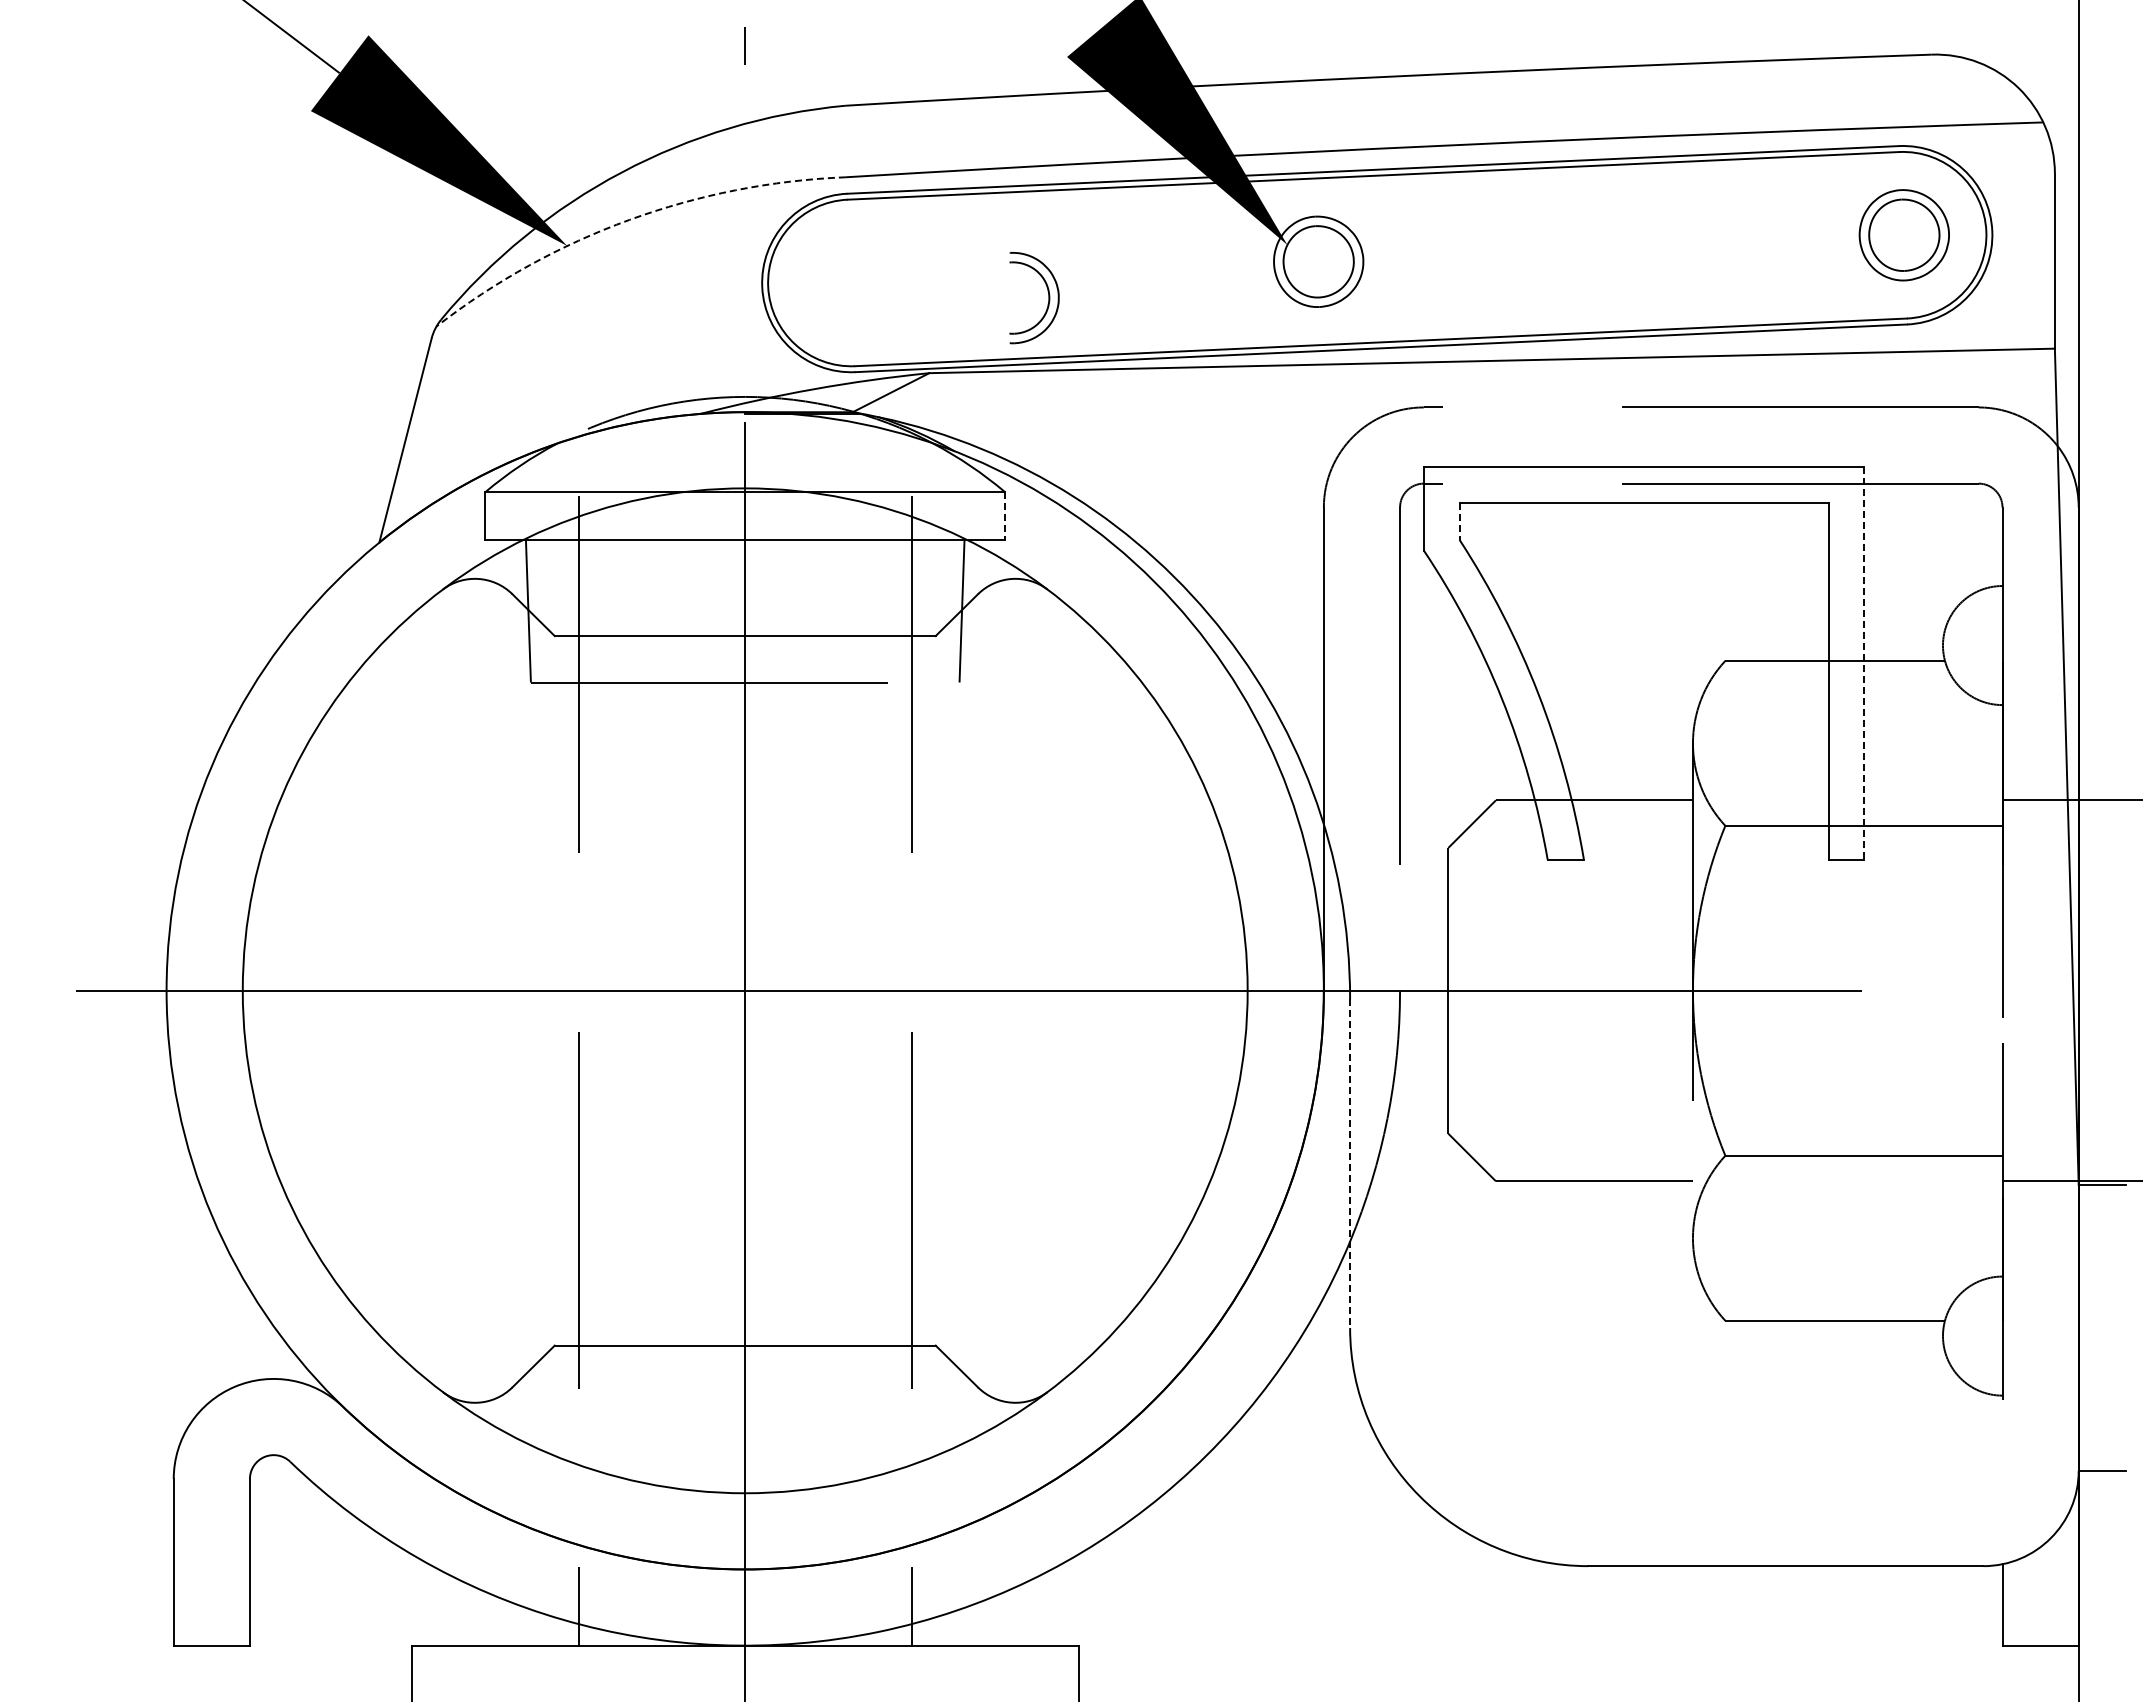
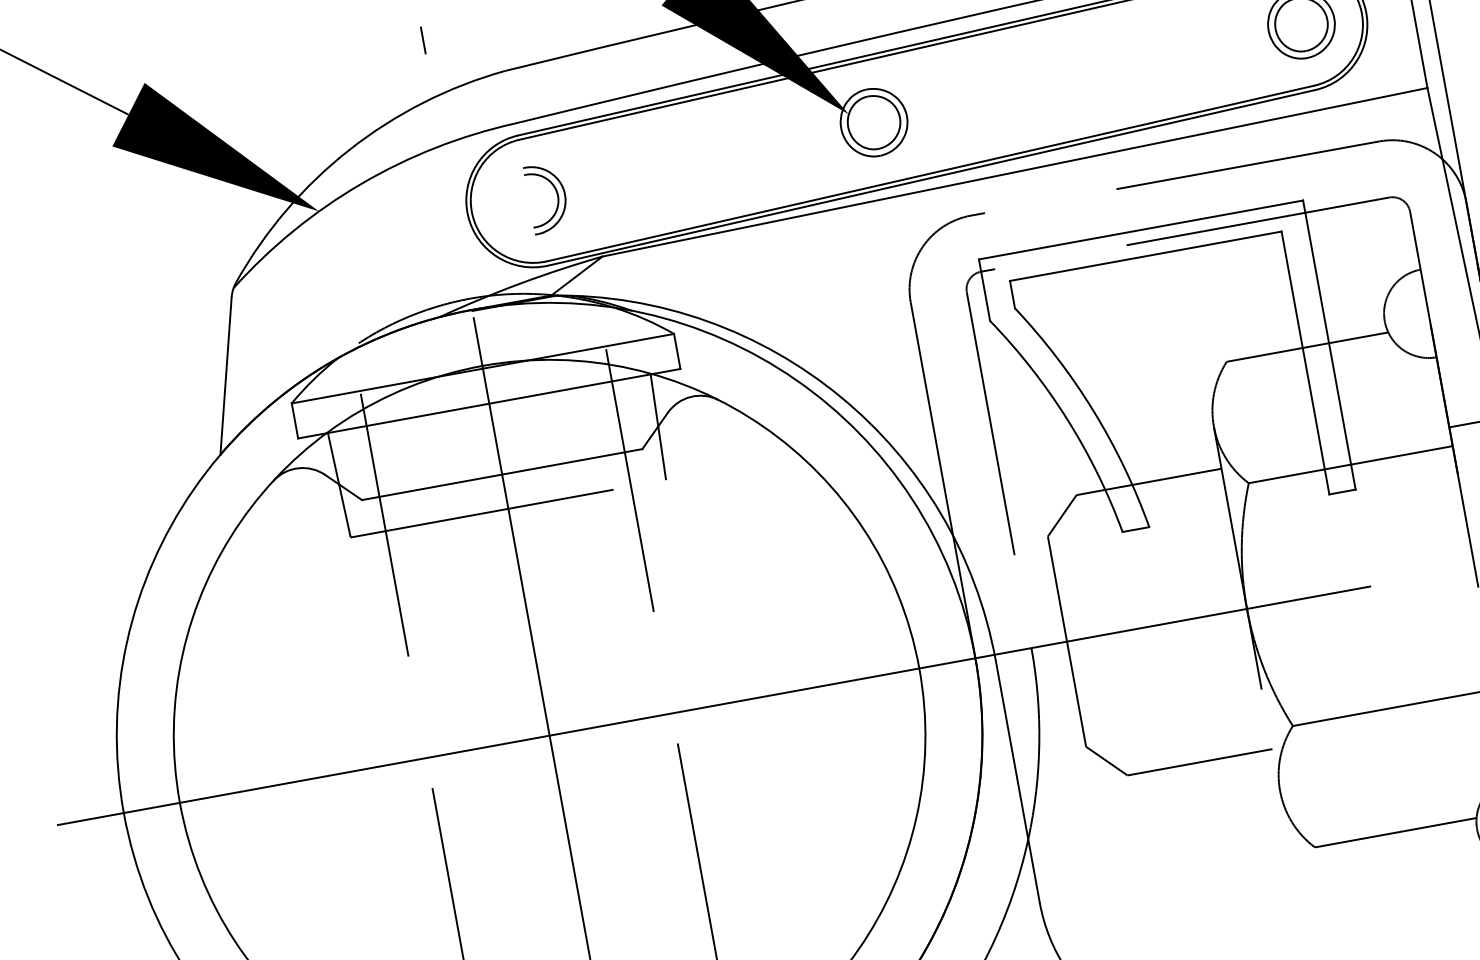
arc: (629, 219) -> (361, 183), dashed -> solid
part: (1048, 298) -> (557, 196), moved
line: (1004, 515) -> (676, 351), dashed -> solid
line: (1459, 521) -> (1012, 294), dashed -> solid
line: (1864, 663) -> (1329, 345), dashed -> solid
line: (1350, 1164) -> (1018, 782), dashed -> solid

